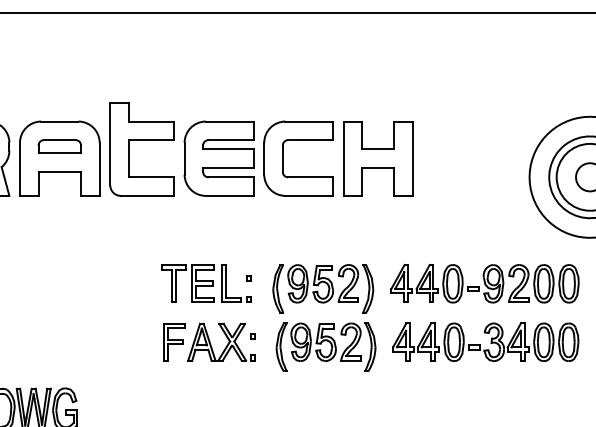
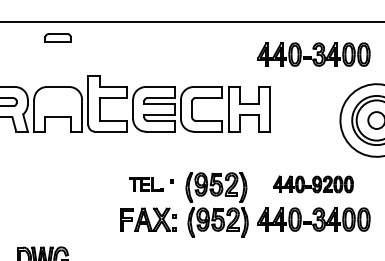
part: (484, 67) -> (313, 54), added
part: (58, 145) -> (57, 37), moved
part: (206, 283) -> (146, 184), size x0.6
part: (484, 283) -> (313, 184), size x0.7

